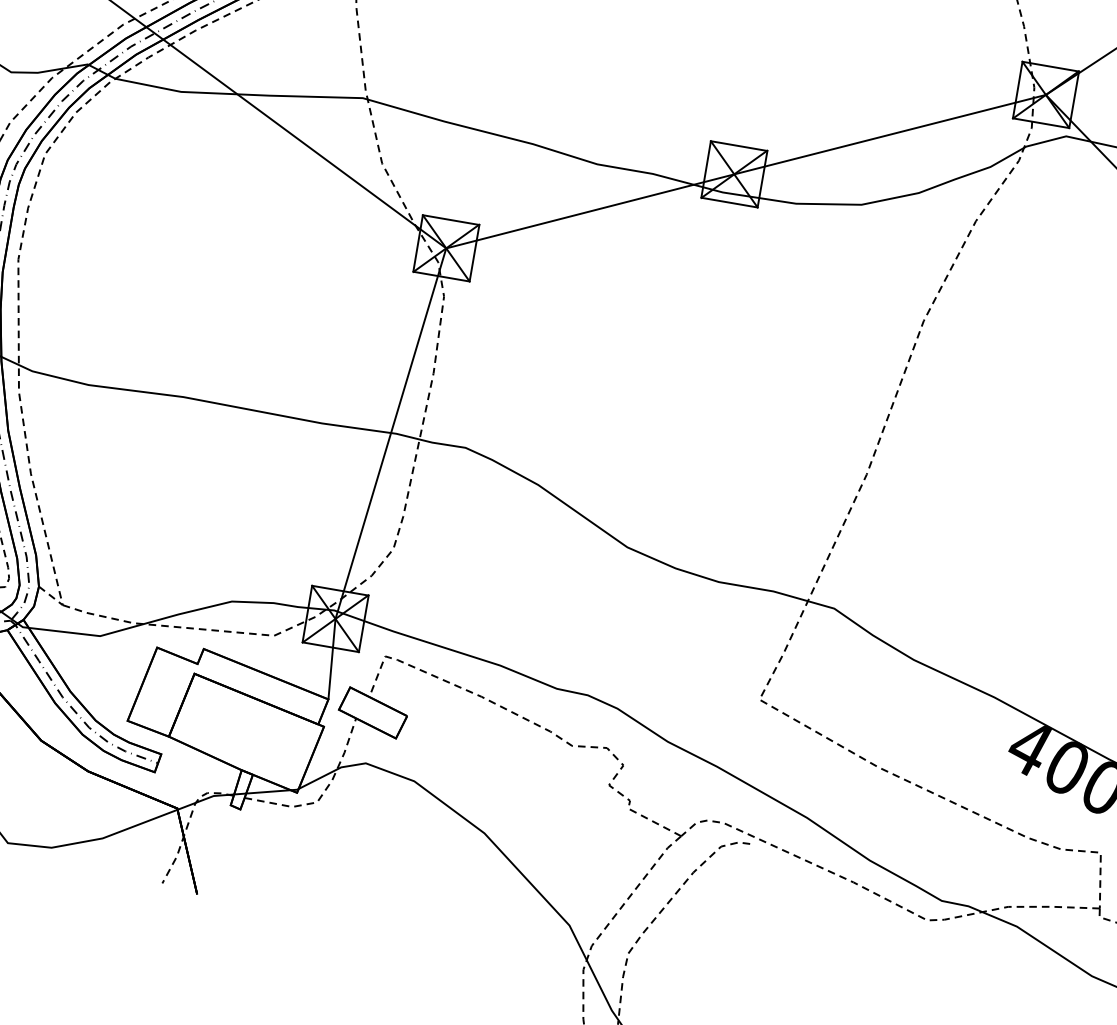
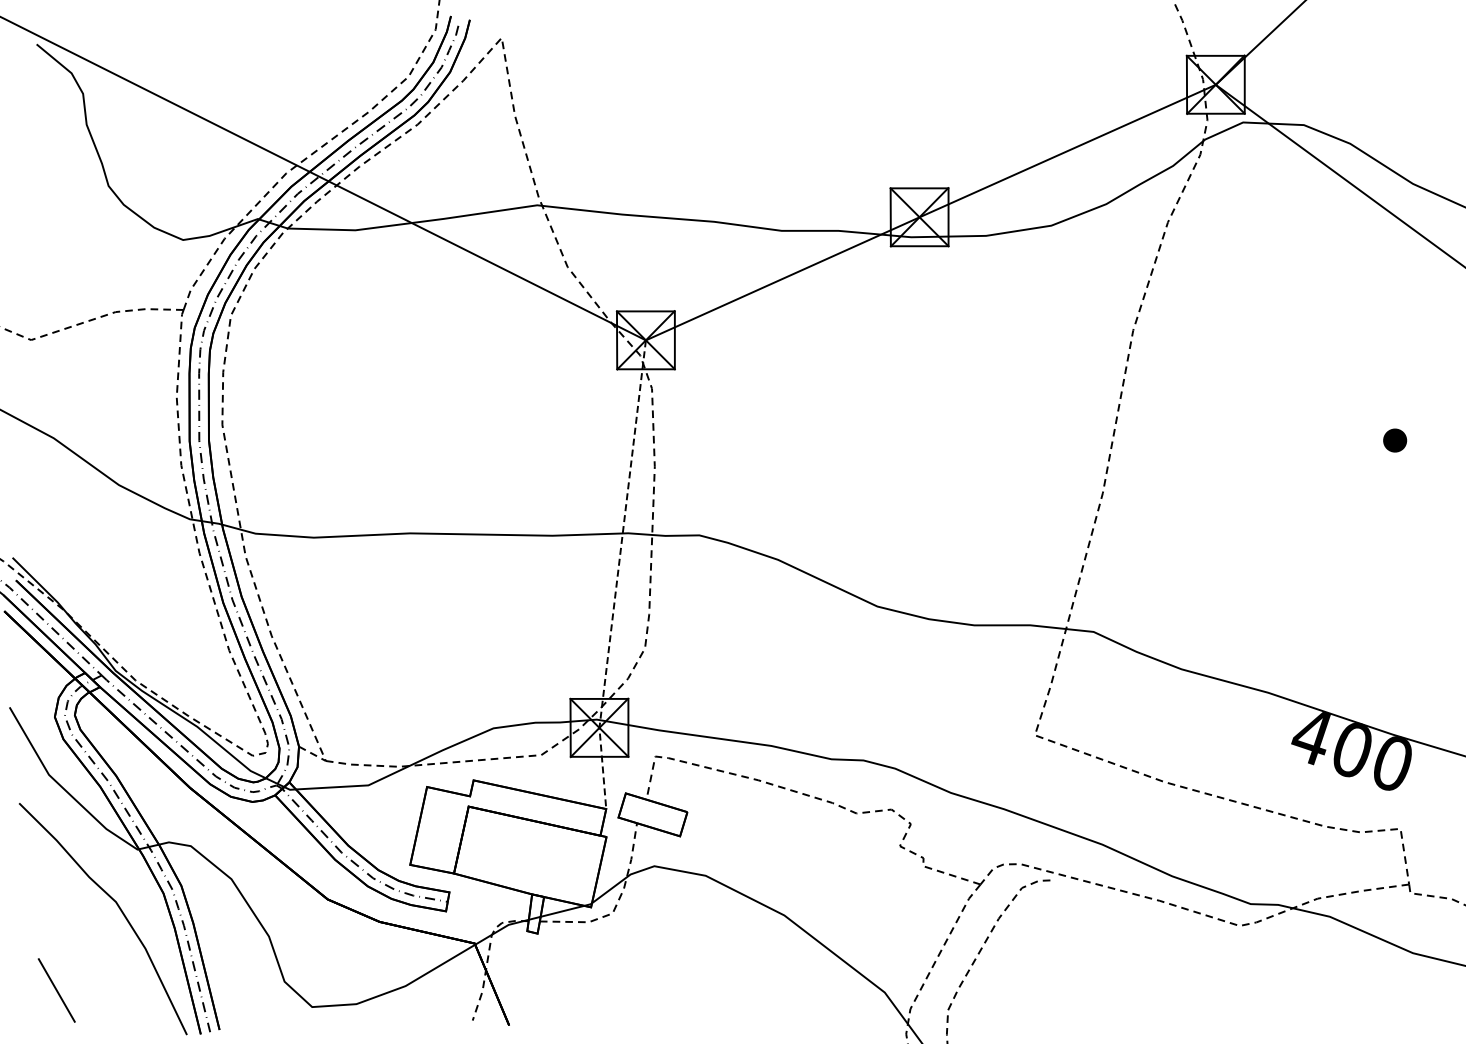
line: (378, 473) -> (617, 575), solid -> dashed

